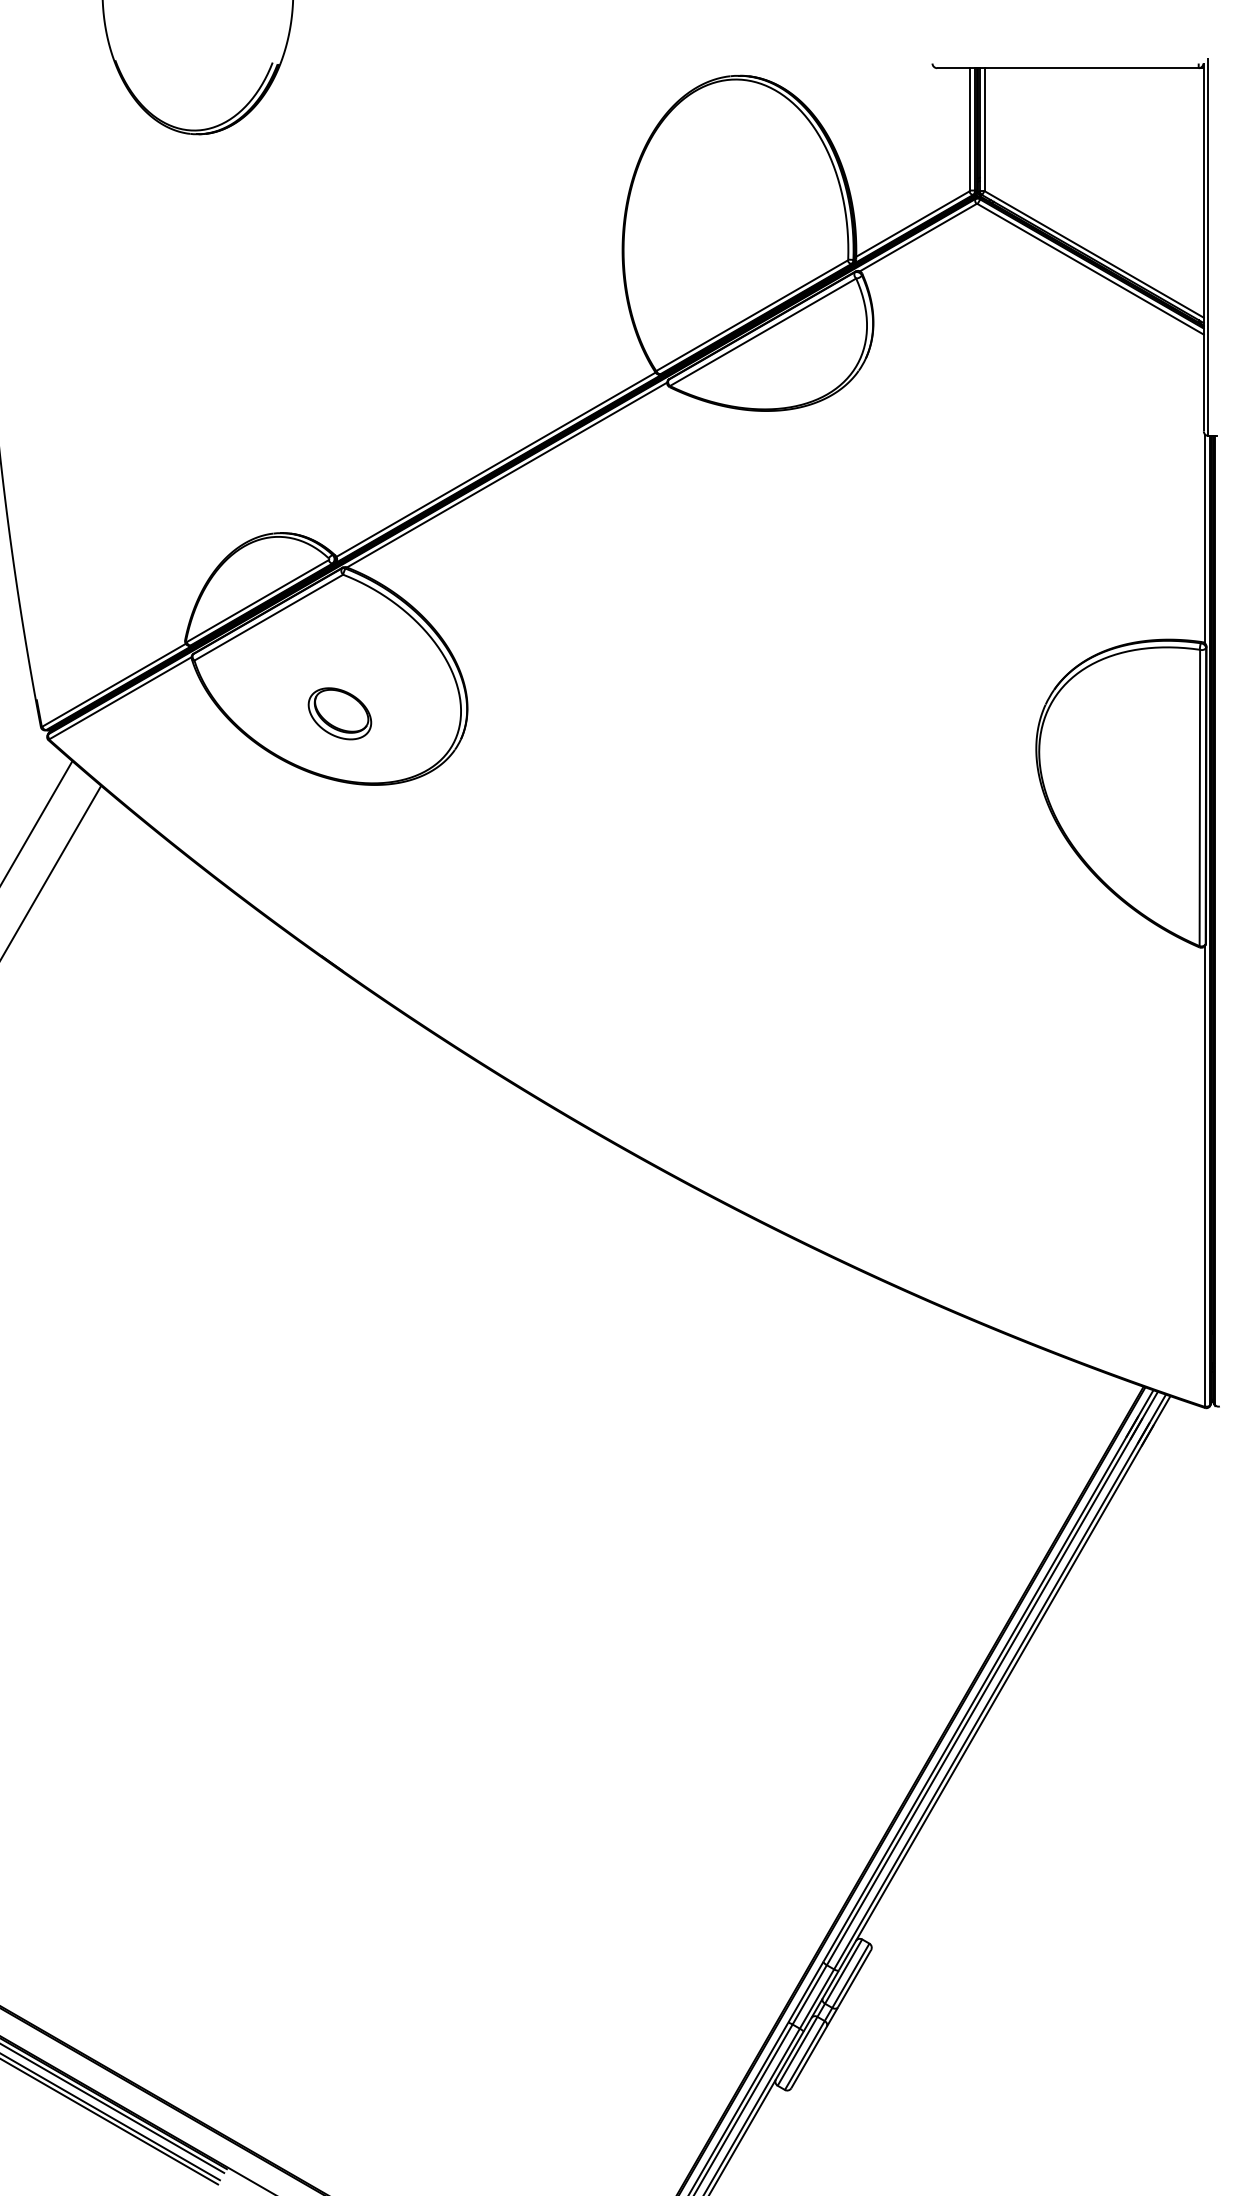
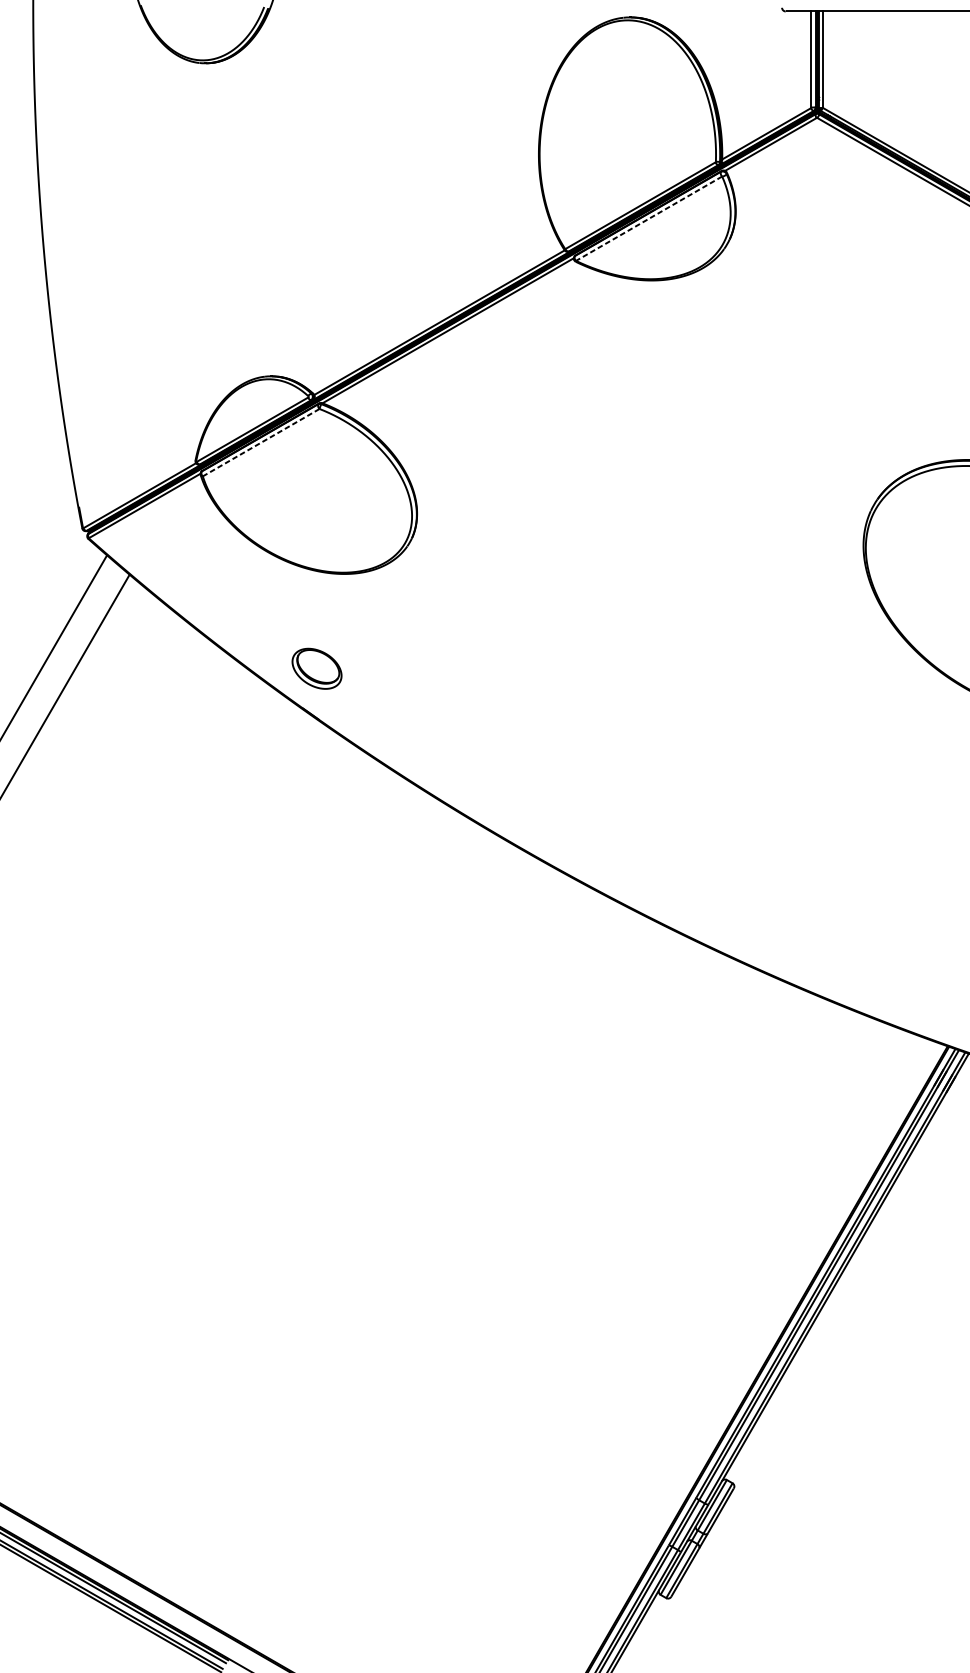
line: (763, 332) -> (649, 218), solid -> dashed
line: (268, 617) -> (260, 442), solid -> dashed
part: (339, 713) -> (316, 668), moved

